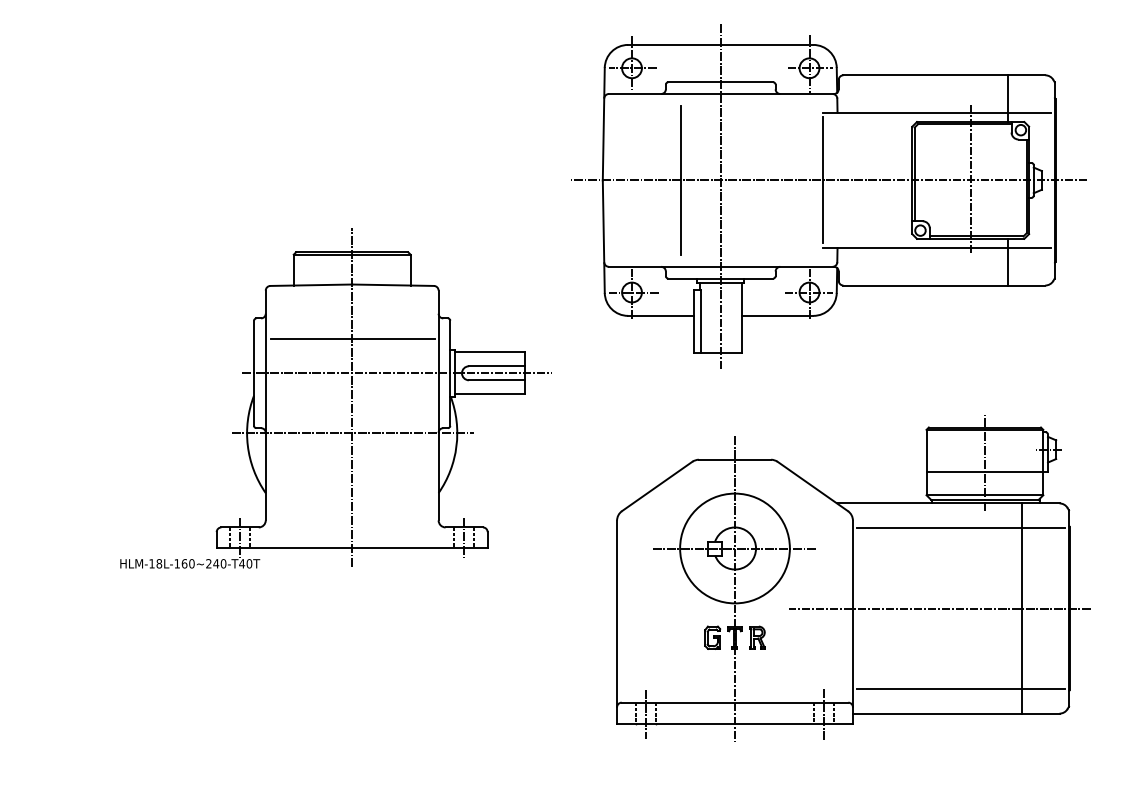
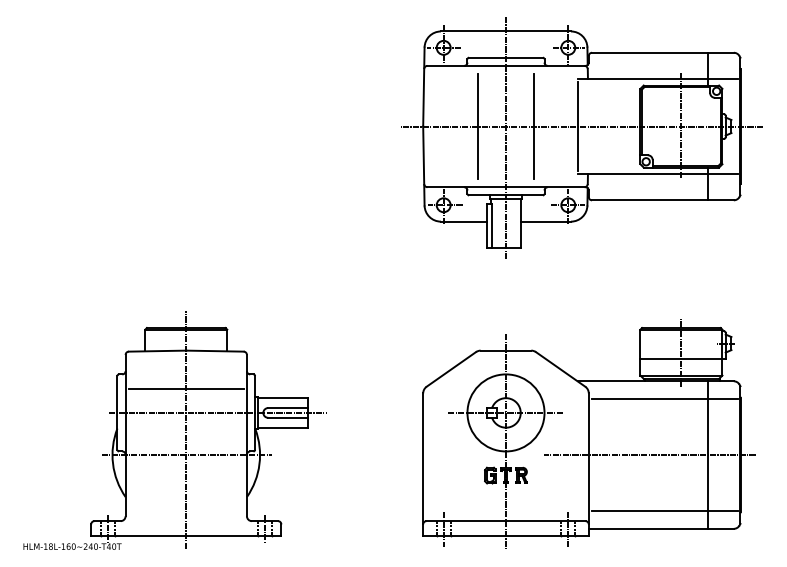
line: (759, 180) -> (533, 126), added
part: (335, 398) -> (174, 430), moved
part: (852, 577) -> (588, 433), moved

